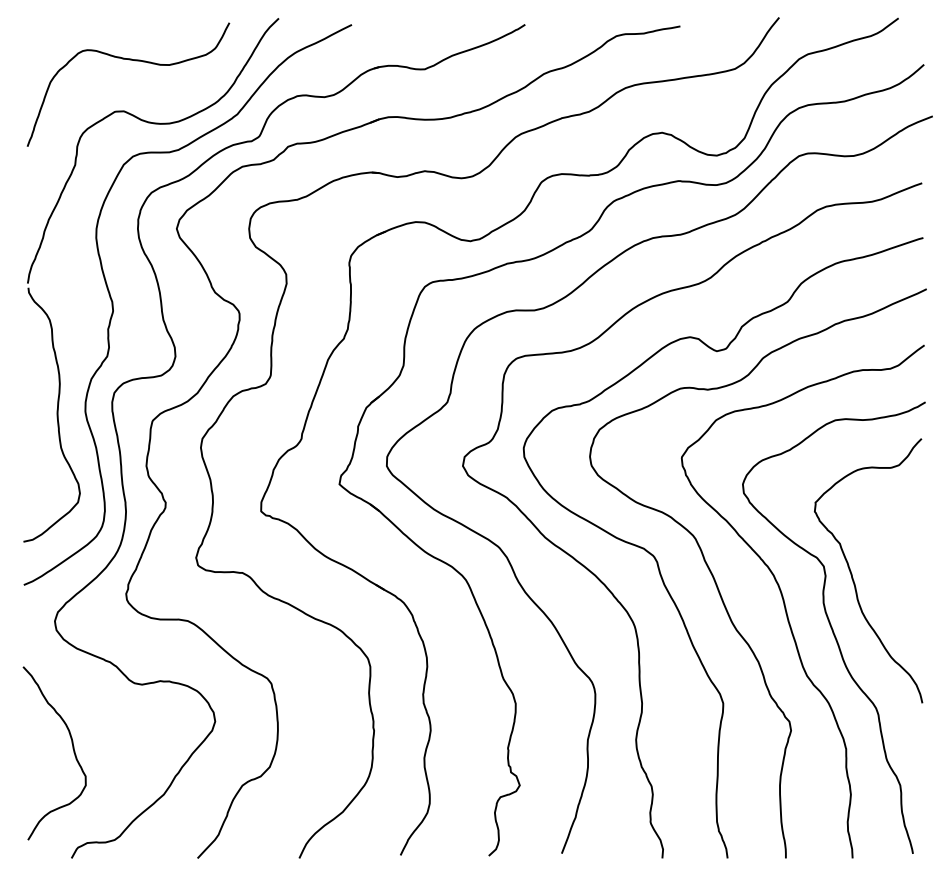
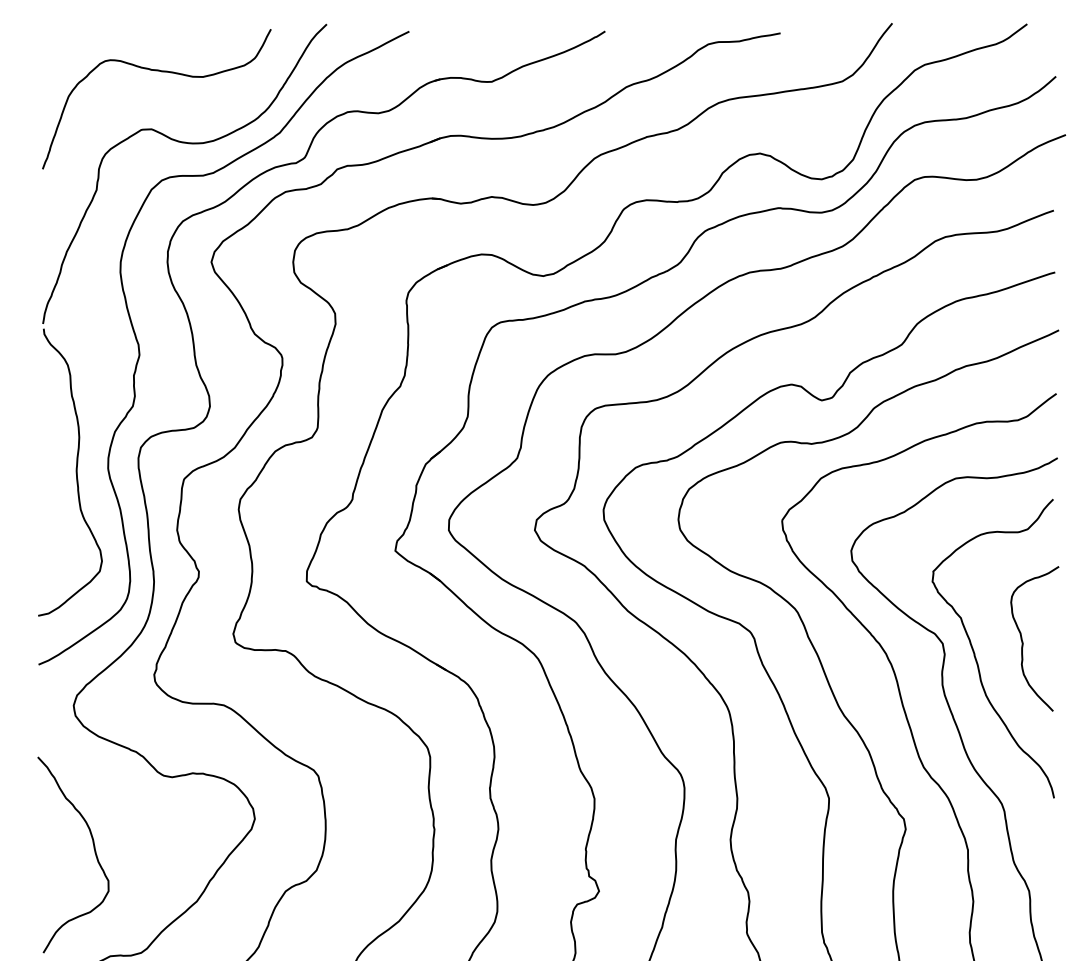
curve: (895, 564) -> (1023, 641), added

